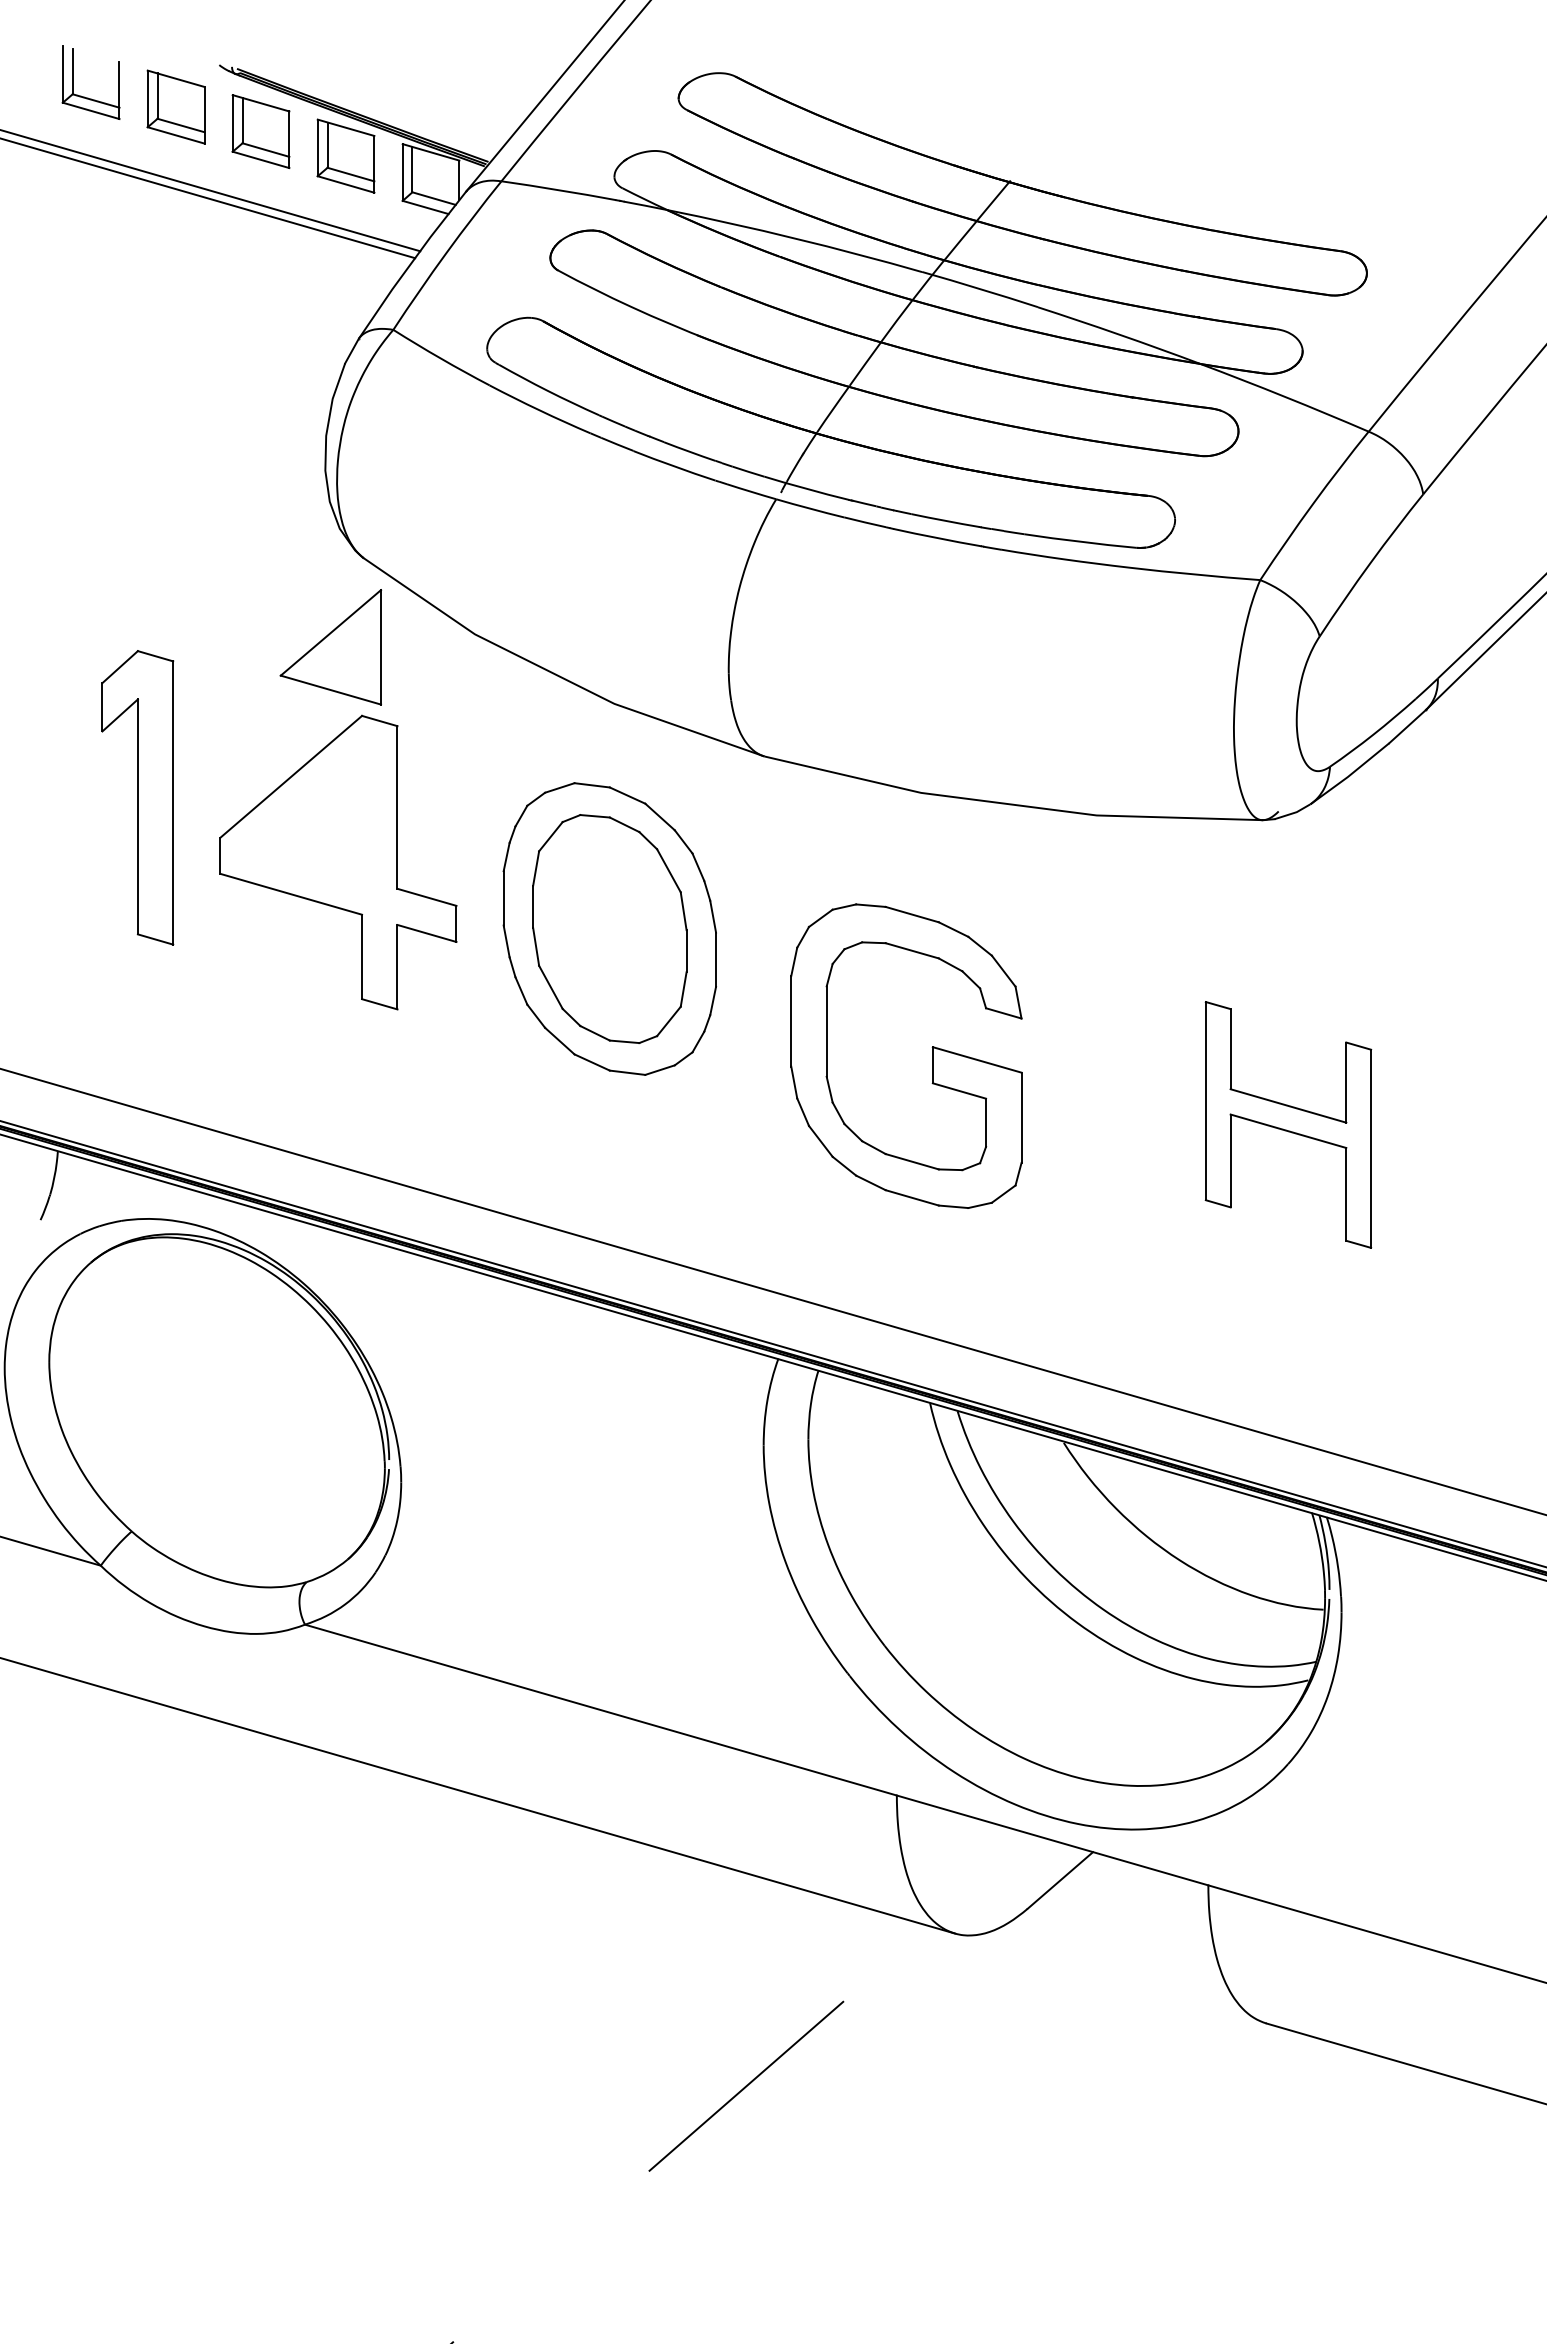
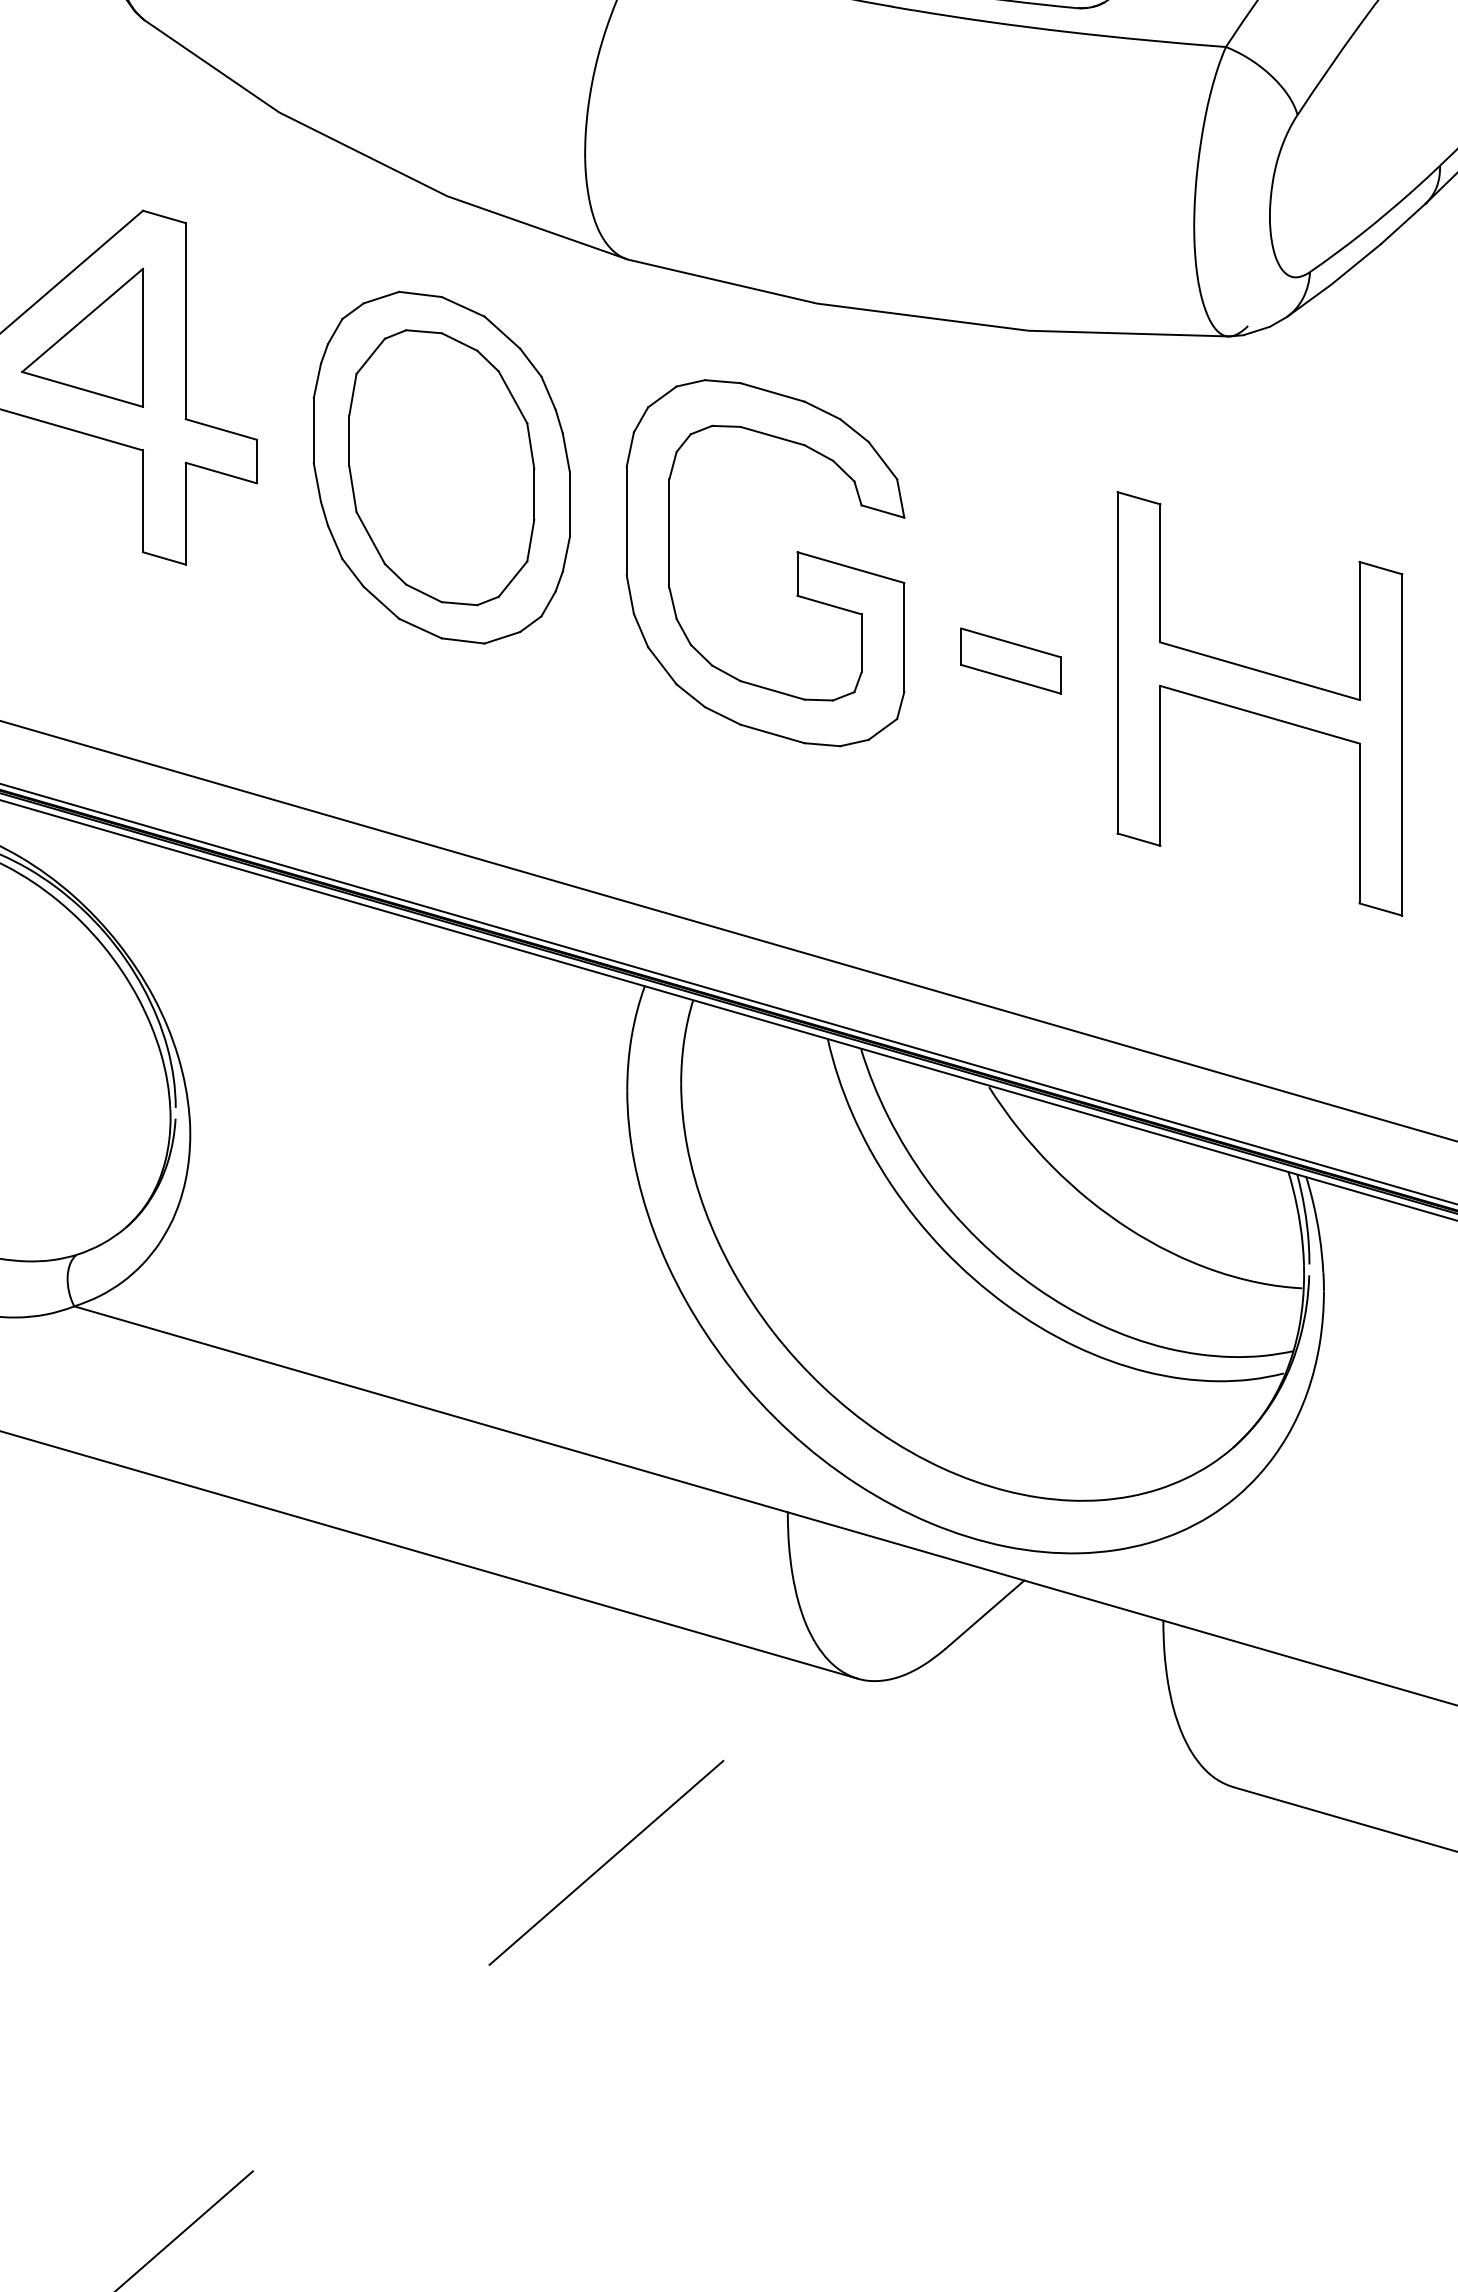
part: (330, 647) -> (82, 338), moved
part: (932, 1055) -> (797, 562), moved
part: (1081, 1089) -> (1010, 661), added
part: (1288, 1124) -> (1259, 703), size x1.43

